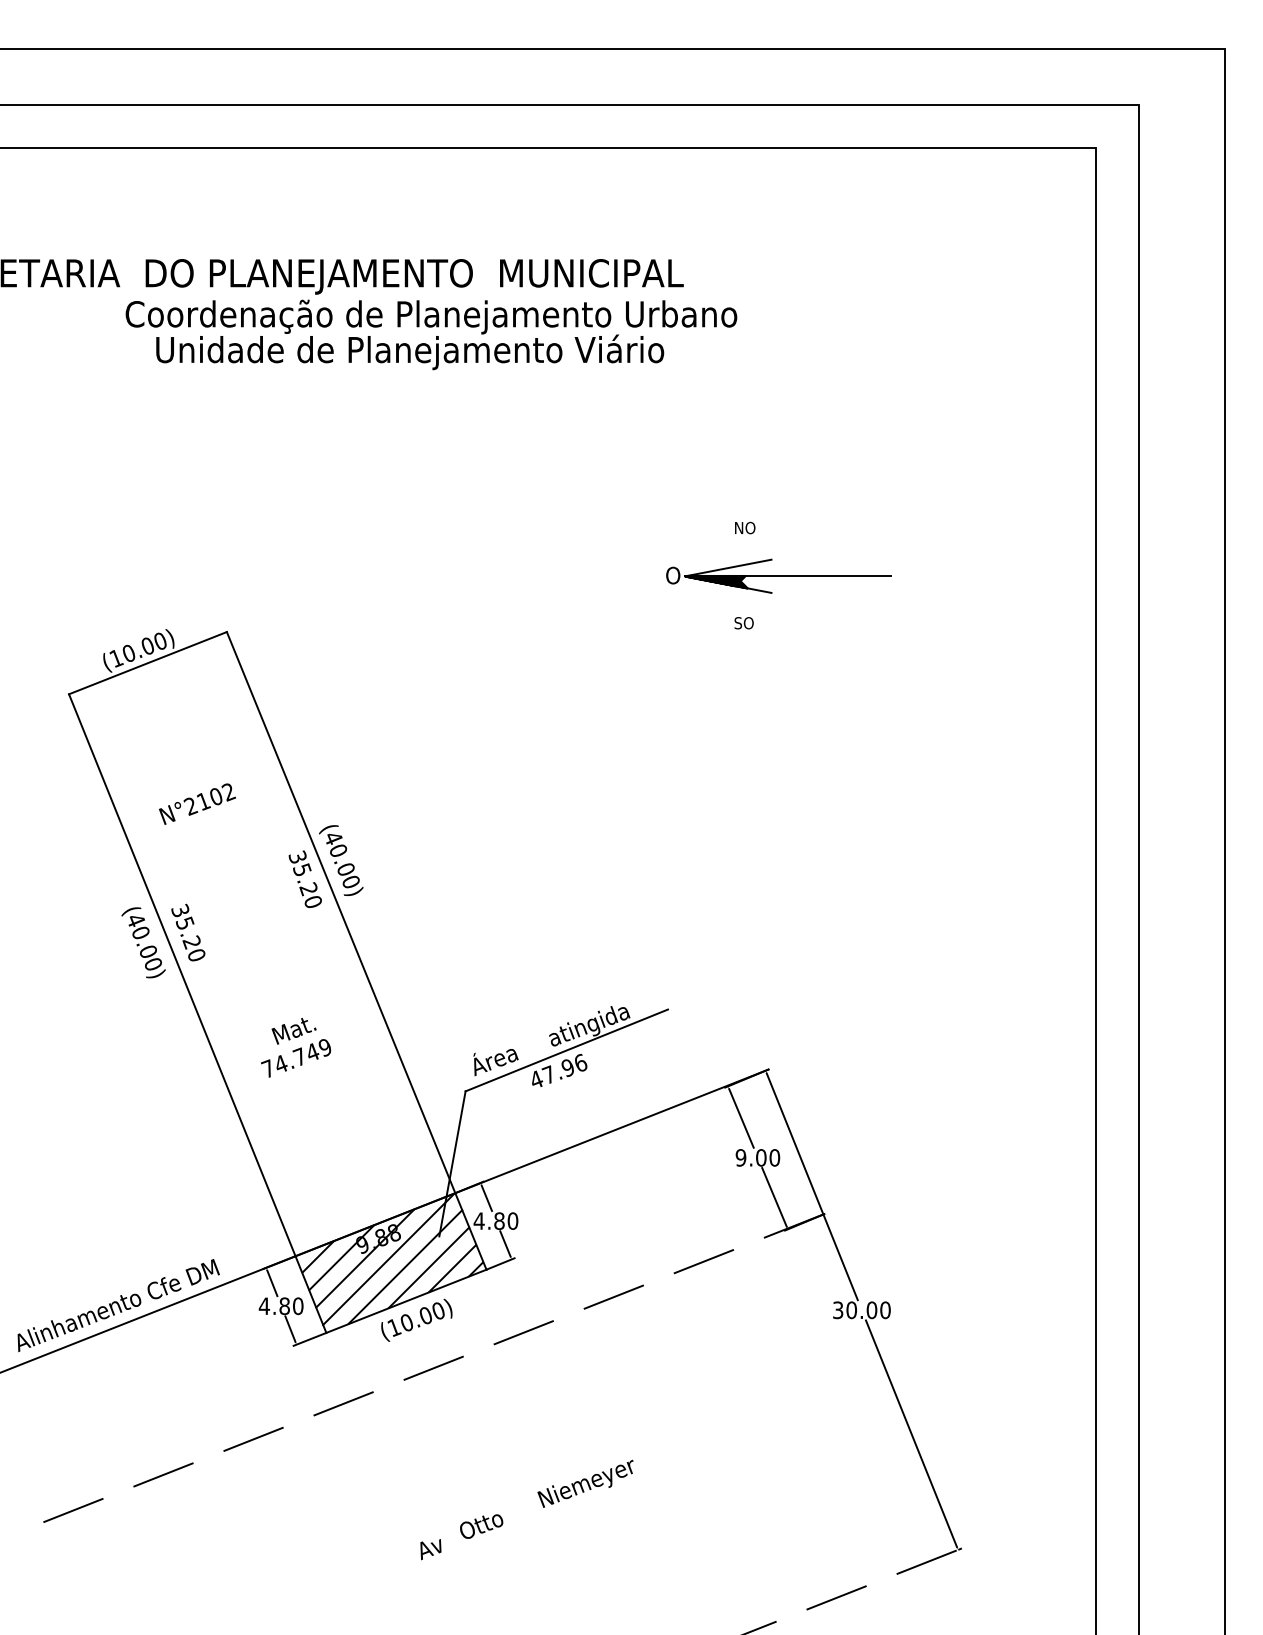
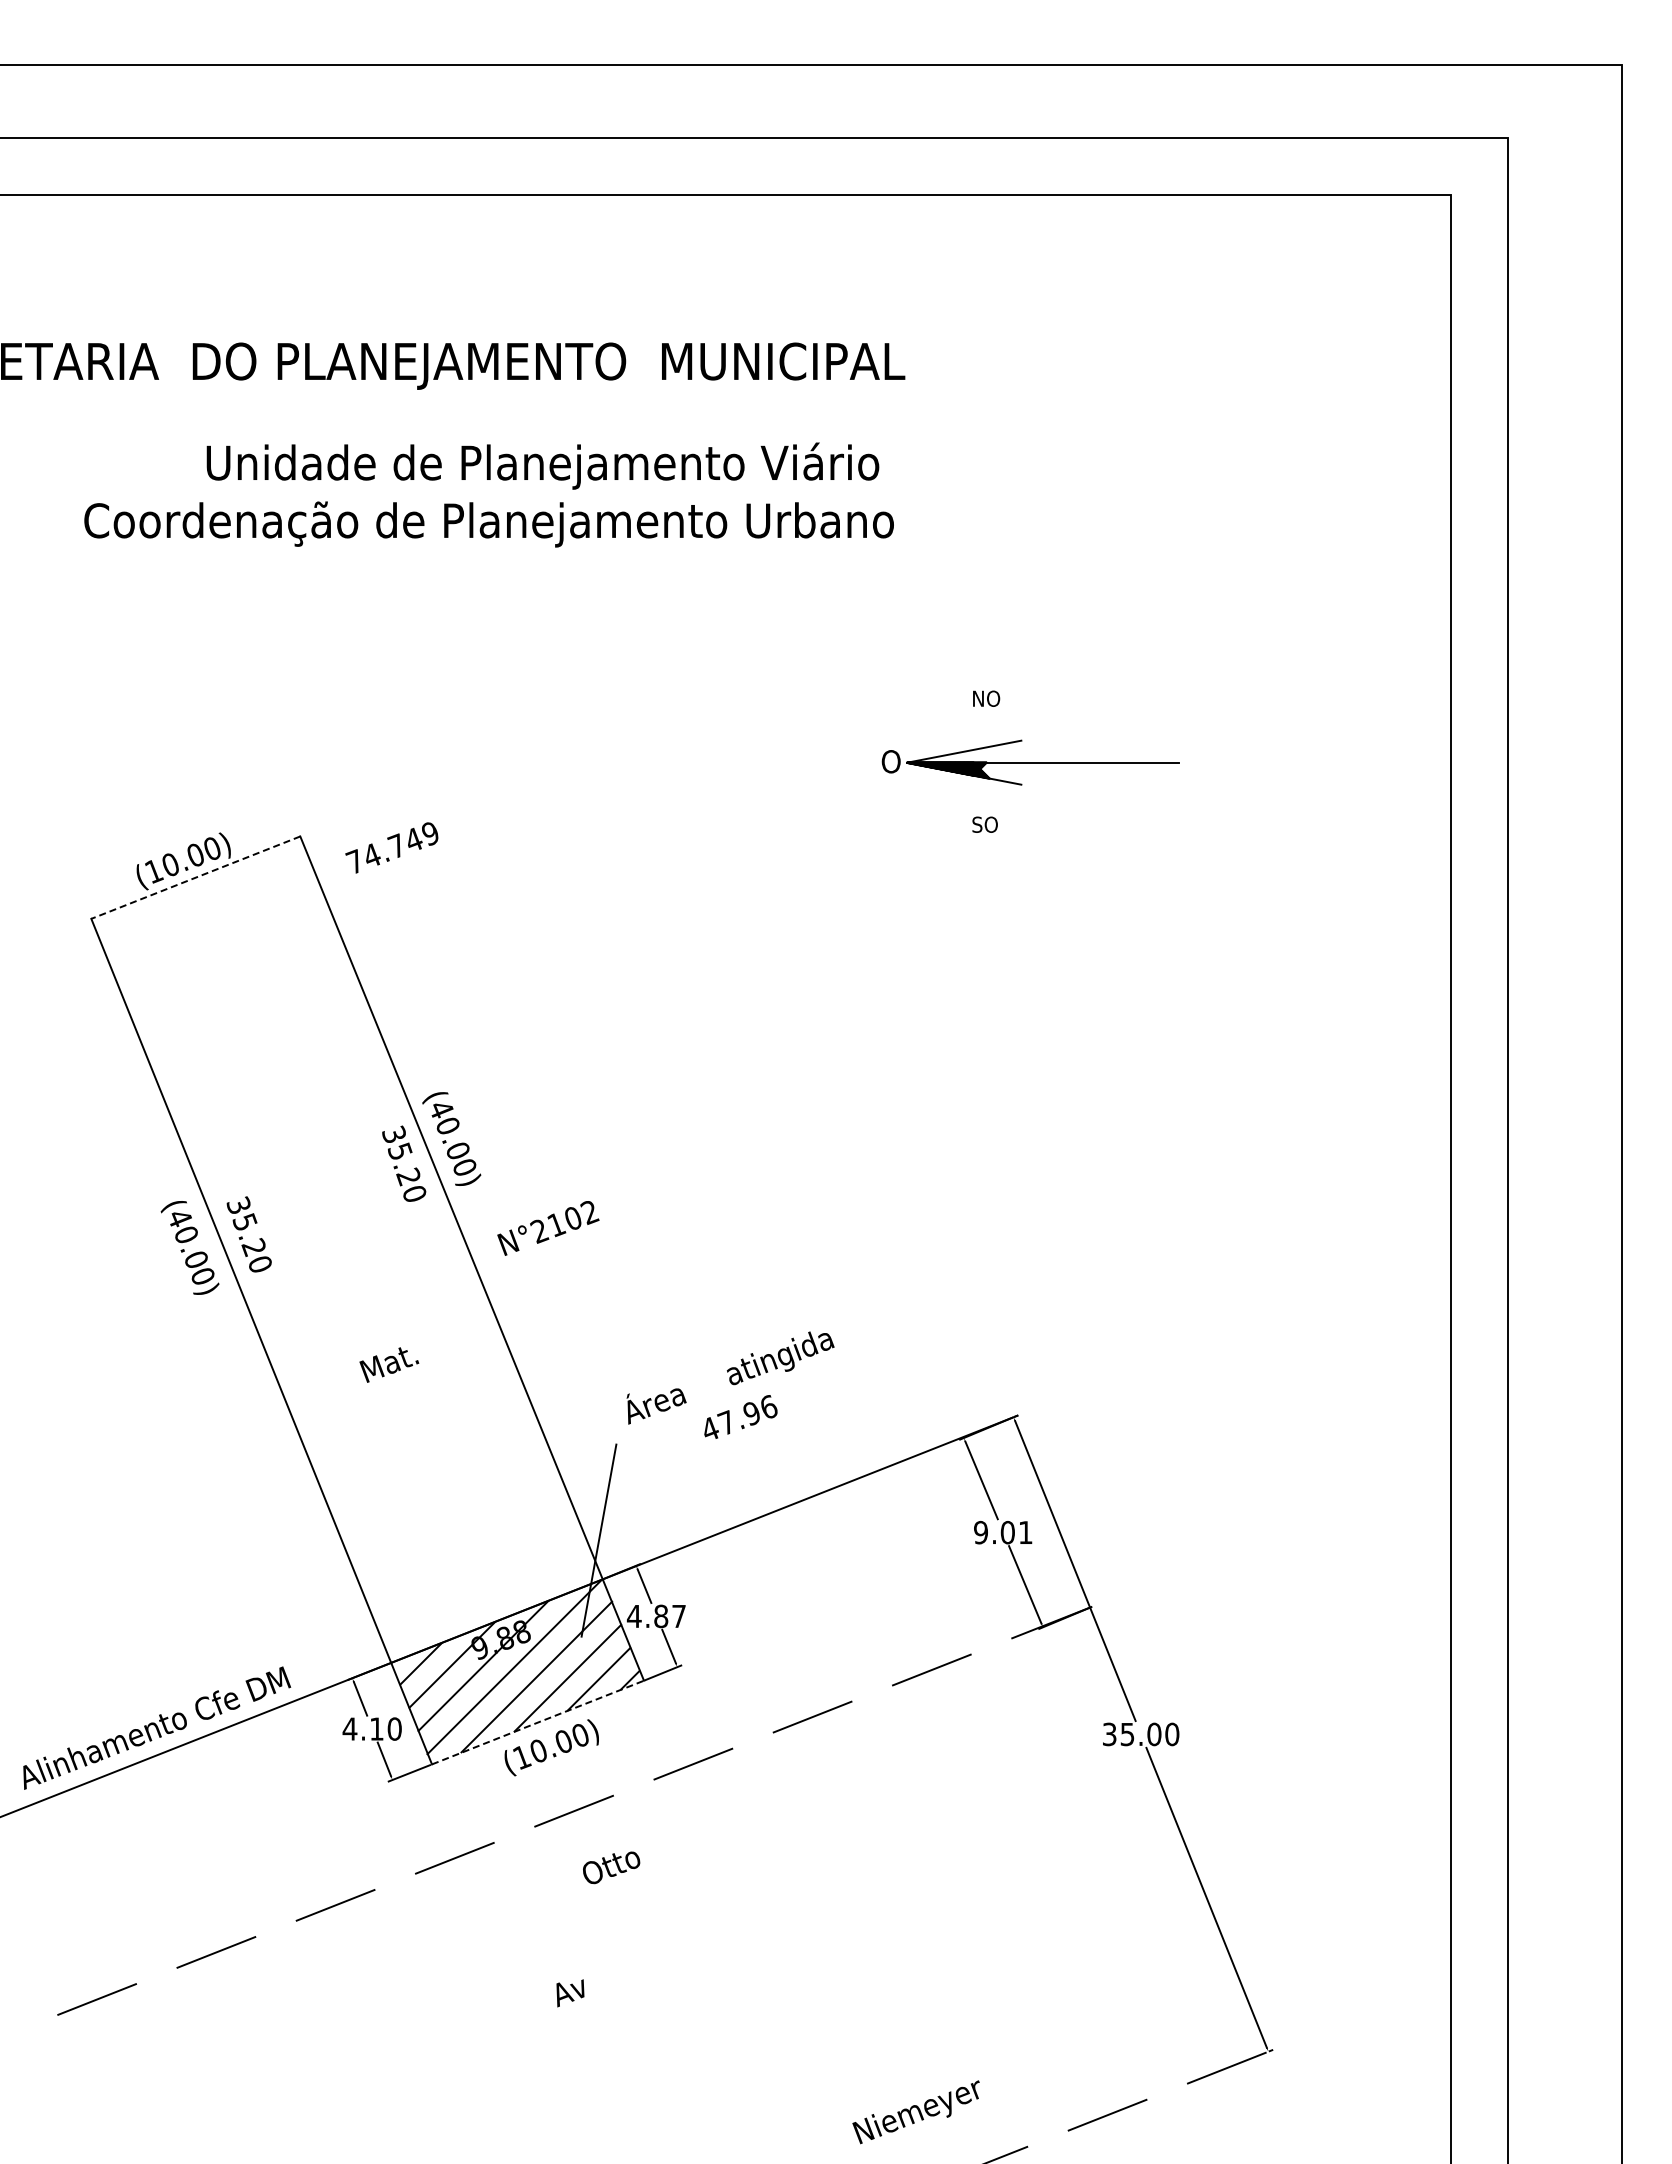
text: (430, 317) -> (488, 524), moved
line: (147, 663) -> (195, 877), solid -> dashed
text: (197, 804) -> (548, 1228), moved
line: (566, 1050) -> (750, 1390), removed
text: (295, 1058) -> (391, 847), moved
text: (774, 1157) -> (1025, 1532), 9.00 -> 9.01
text: (513, 1221) -> (679, 1616), 4.80 -> 4.87
line: (406, 1301) -> (538, 1722), solid -> dashed
text: (284, 1305) -> (376, 1728), 4.80 -> 4.10
text: (851, 1310) -> (1127, 1734), 30.00 -> 35.00
text: (585, 1484) -> (915, 2112), moved
text: (481, 1526) -> (611, 1867), moved
text: (430, 1549) -> (570, 1993), moved

